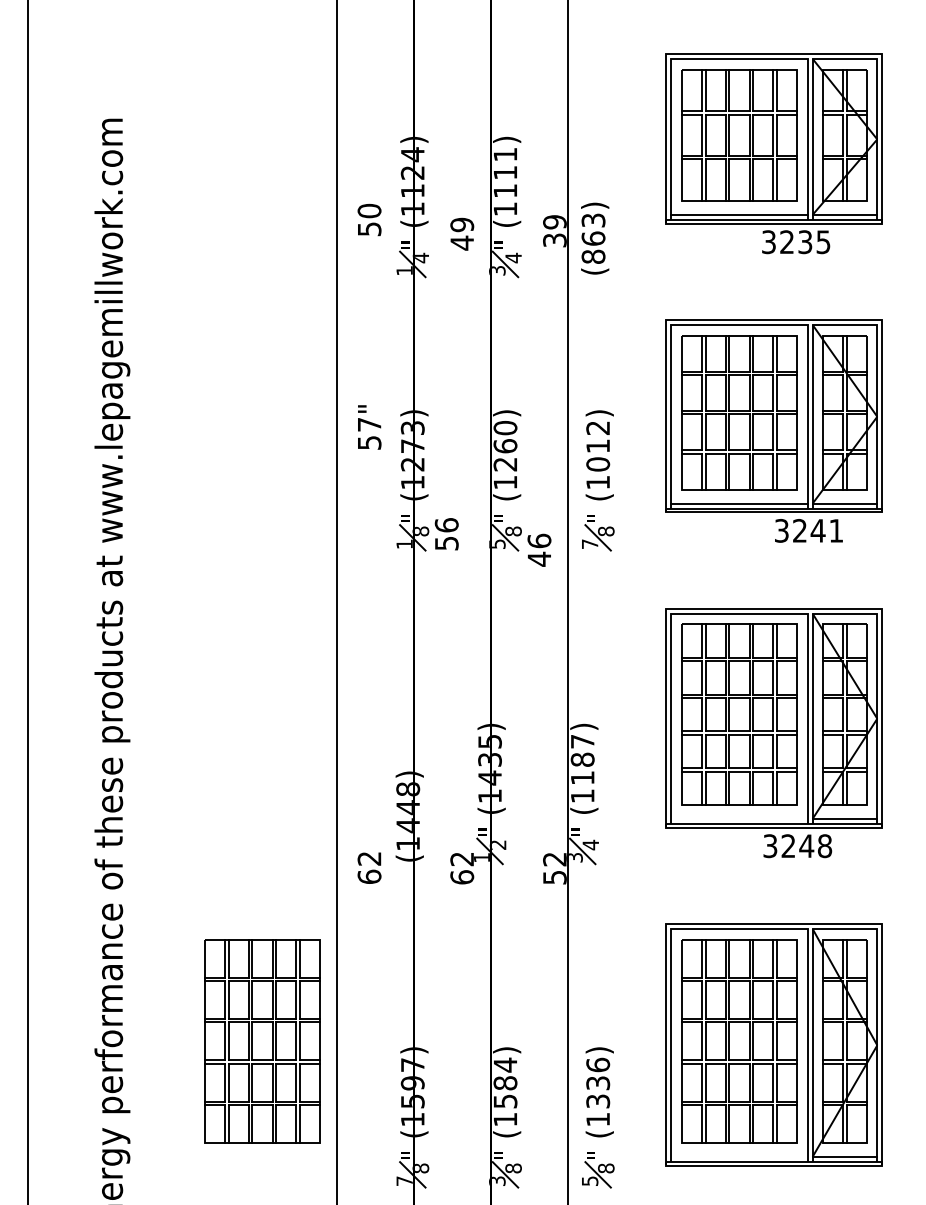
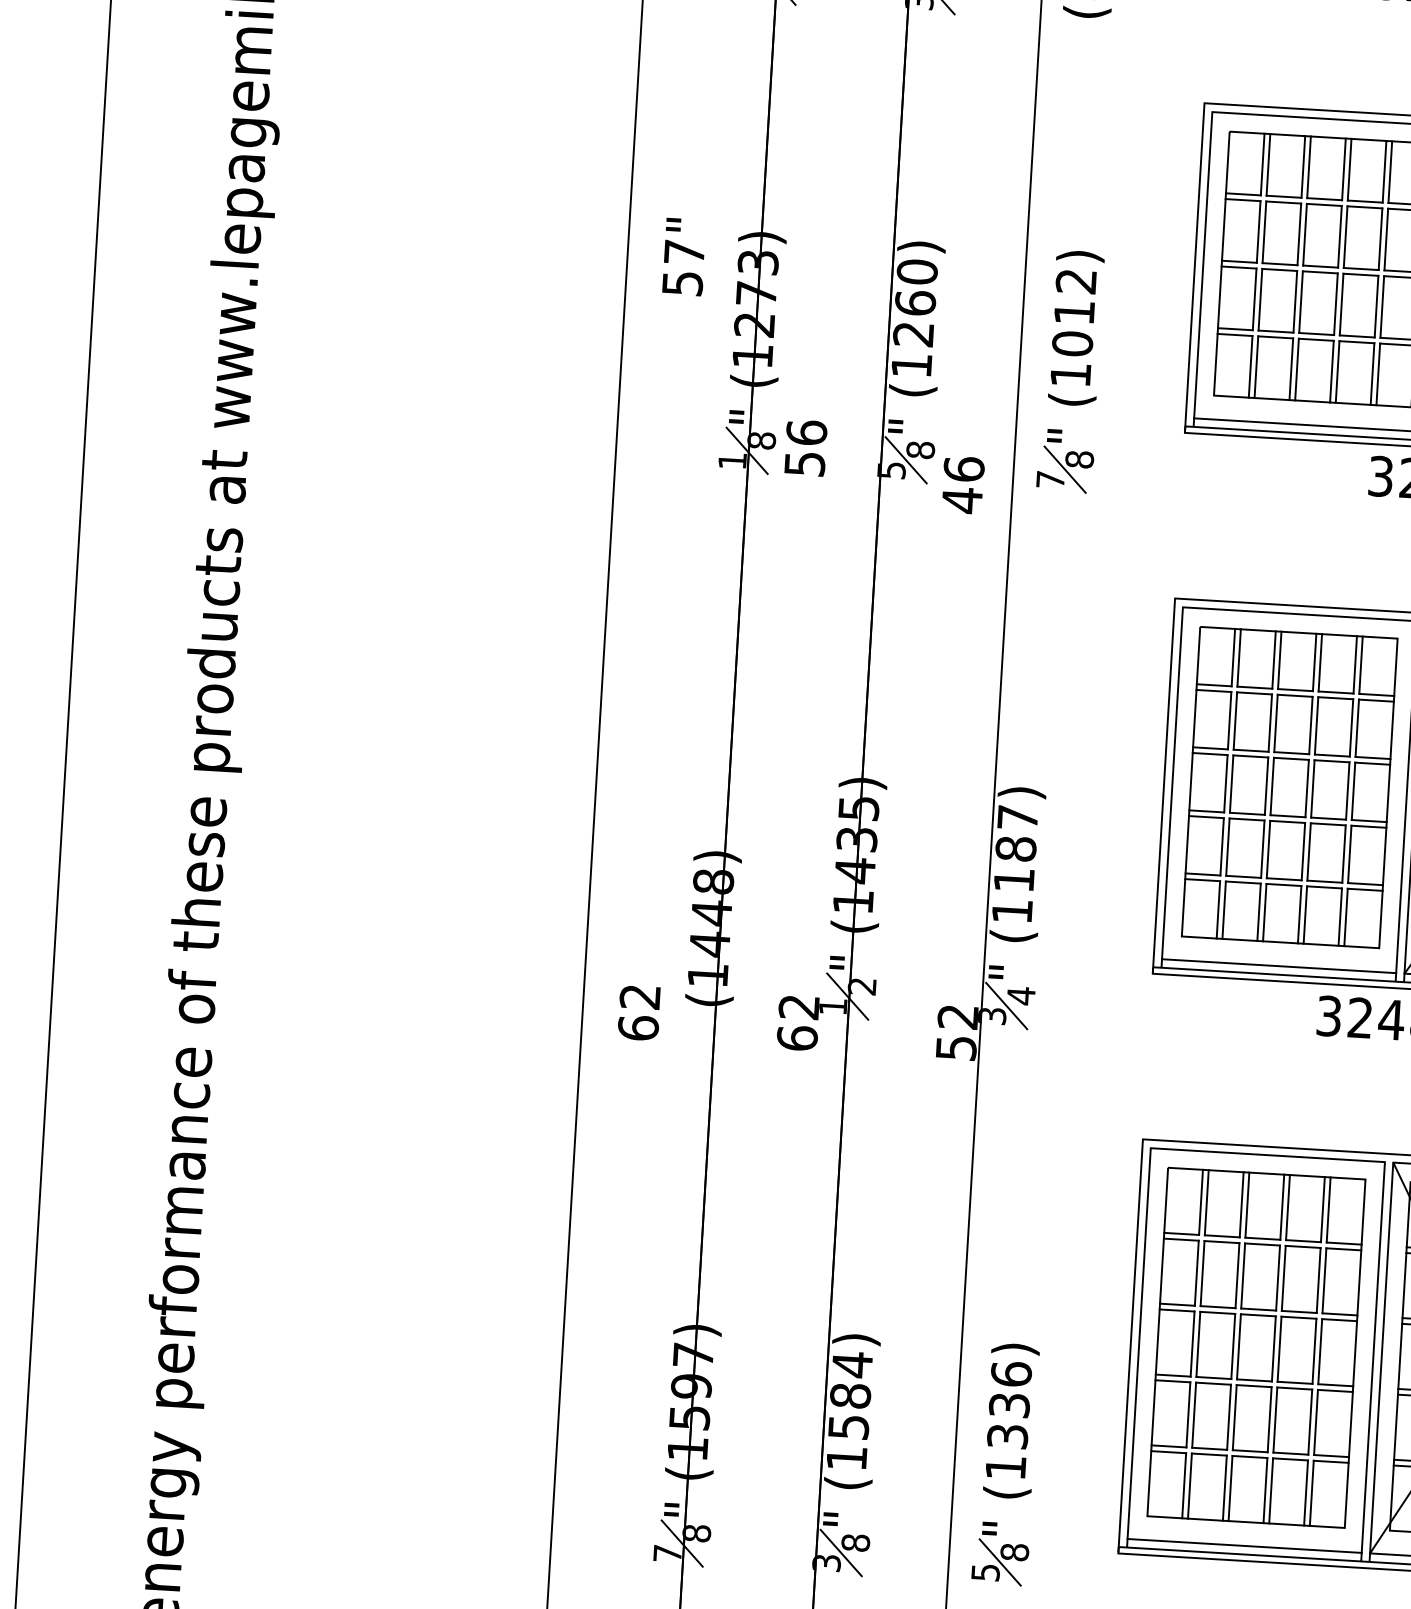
line: (739, 818) -> (1278, 965), added
part: (262, 1041) -> (437, 1299), removed
line: (739, 1156) -> (1244, 1545), added

